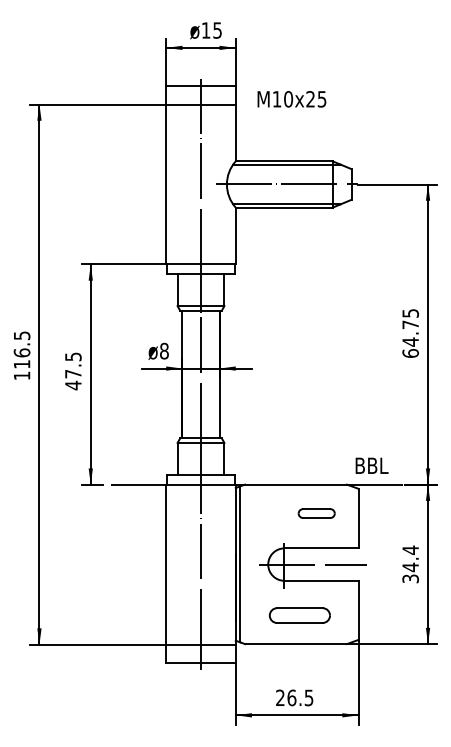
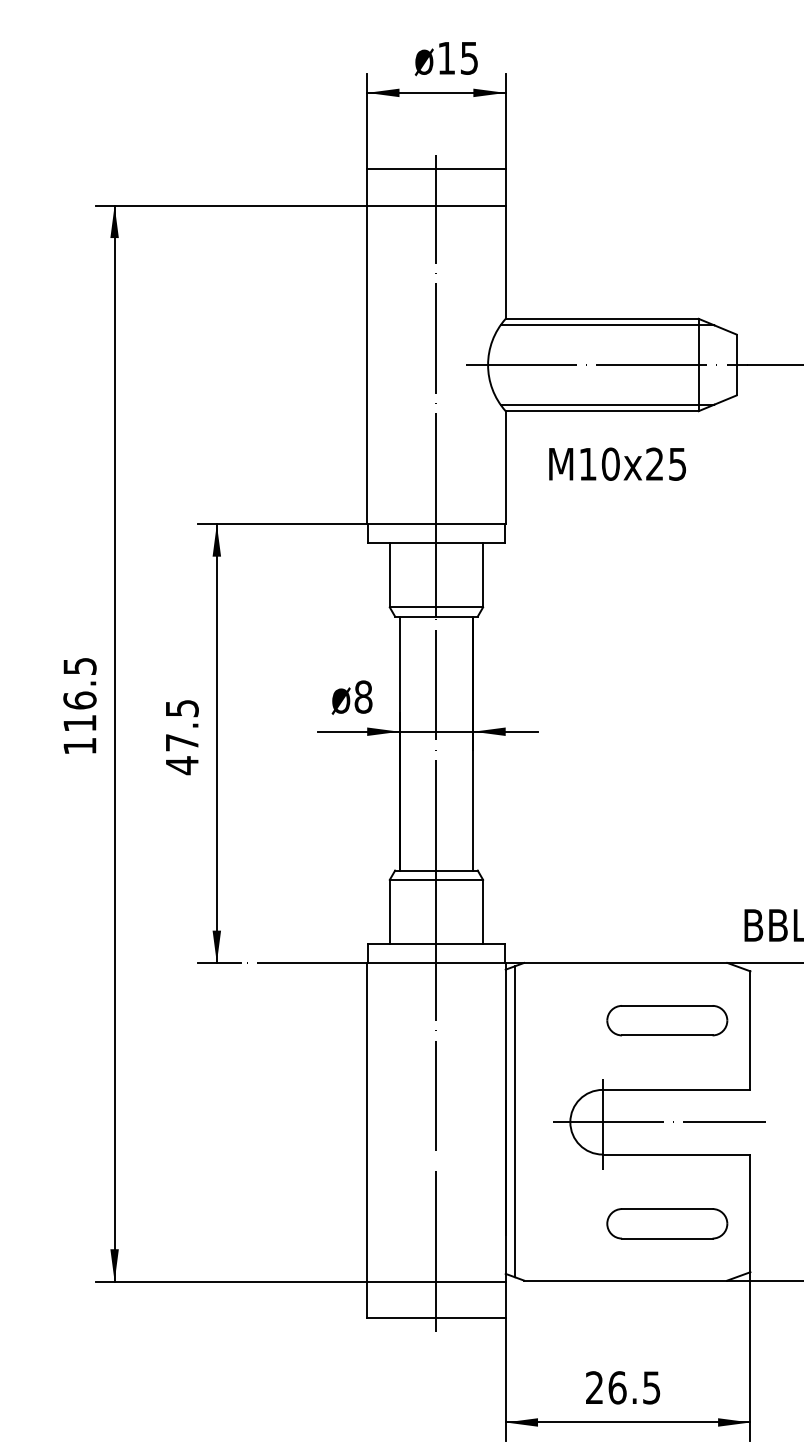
text: (291, 99) -> (616, 464), moved
part: (316, 513) -> (666, 1020), size x1.67
part: (299, 615) -> (666, 1223), moved

